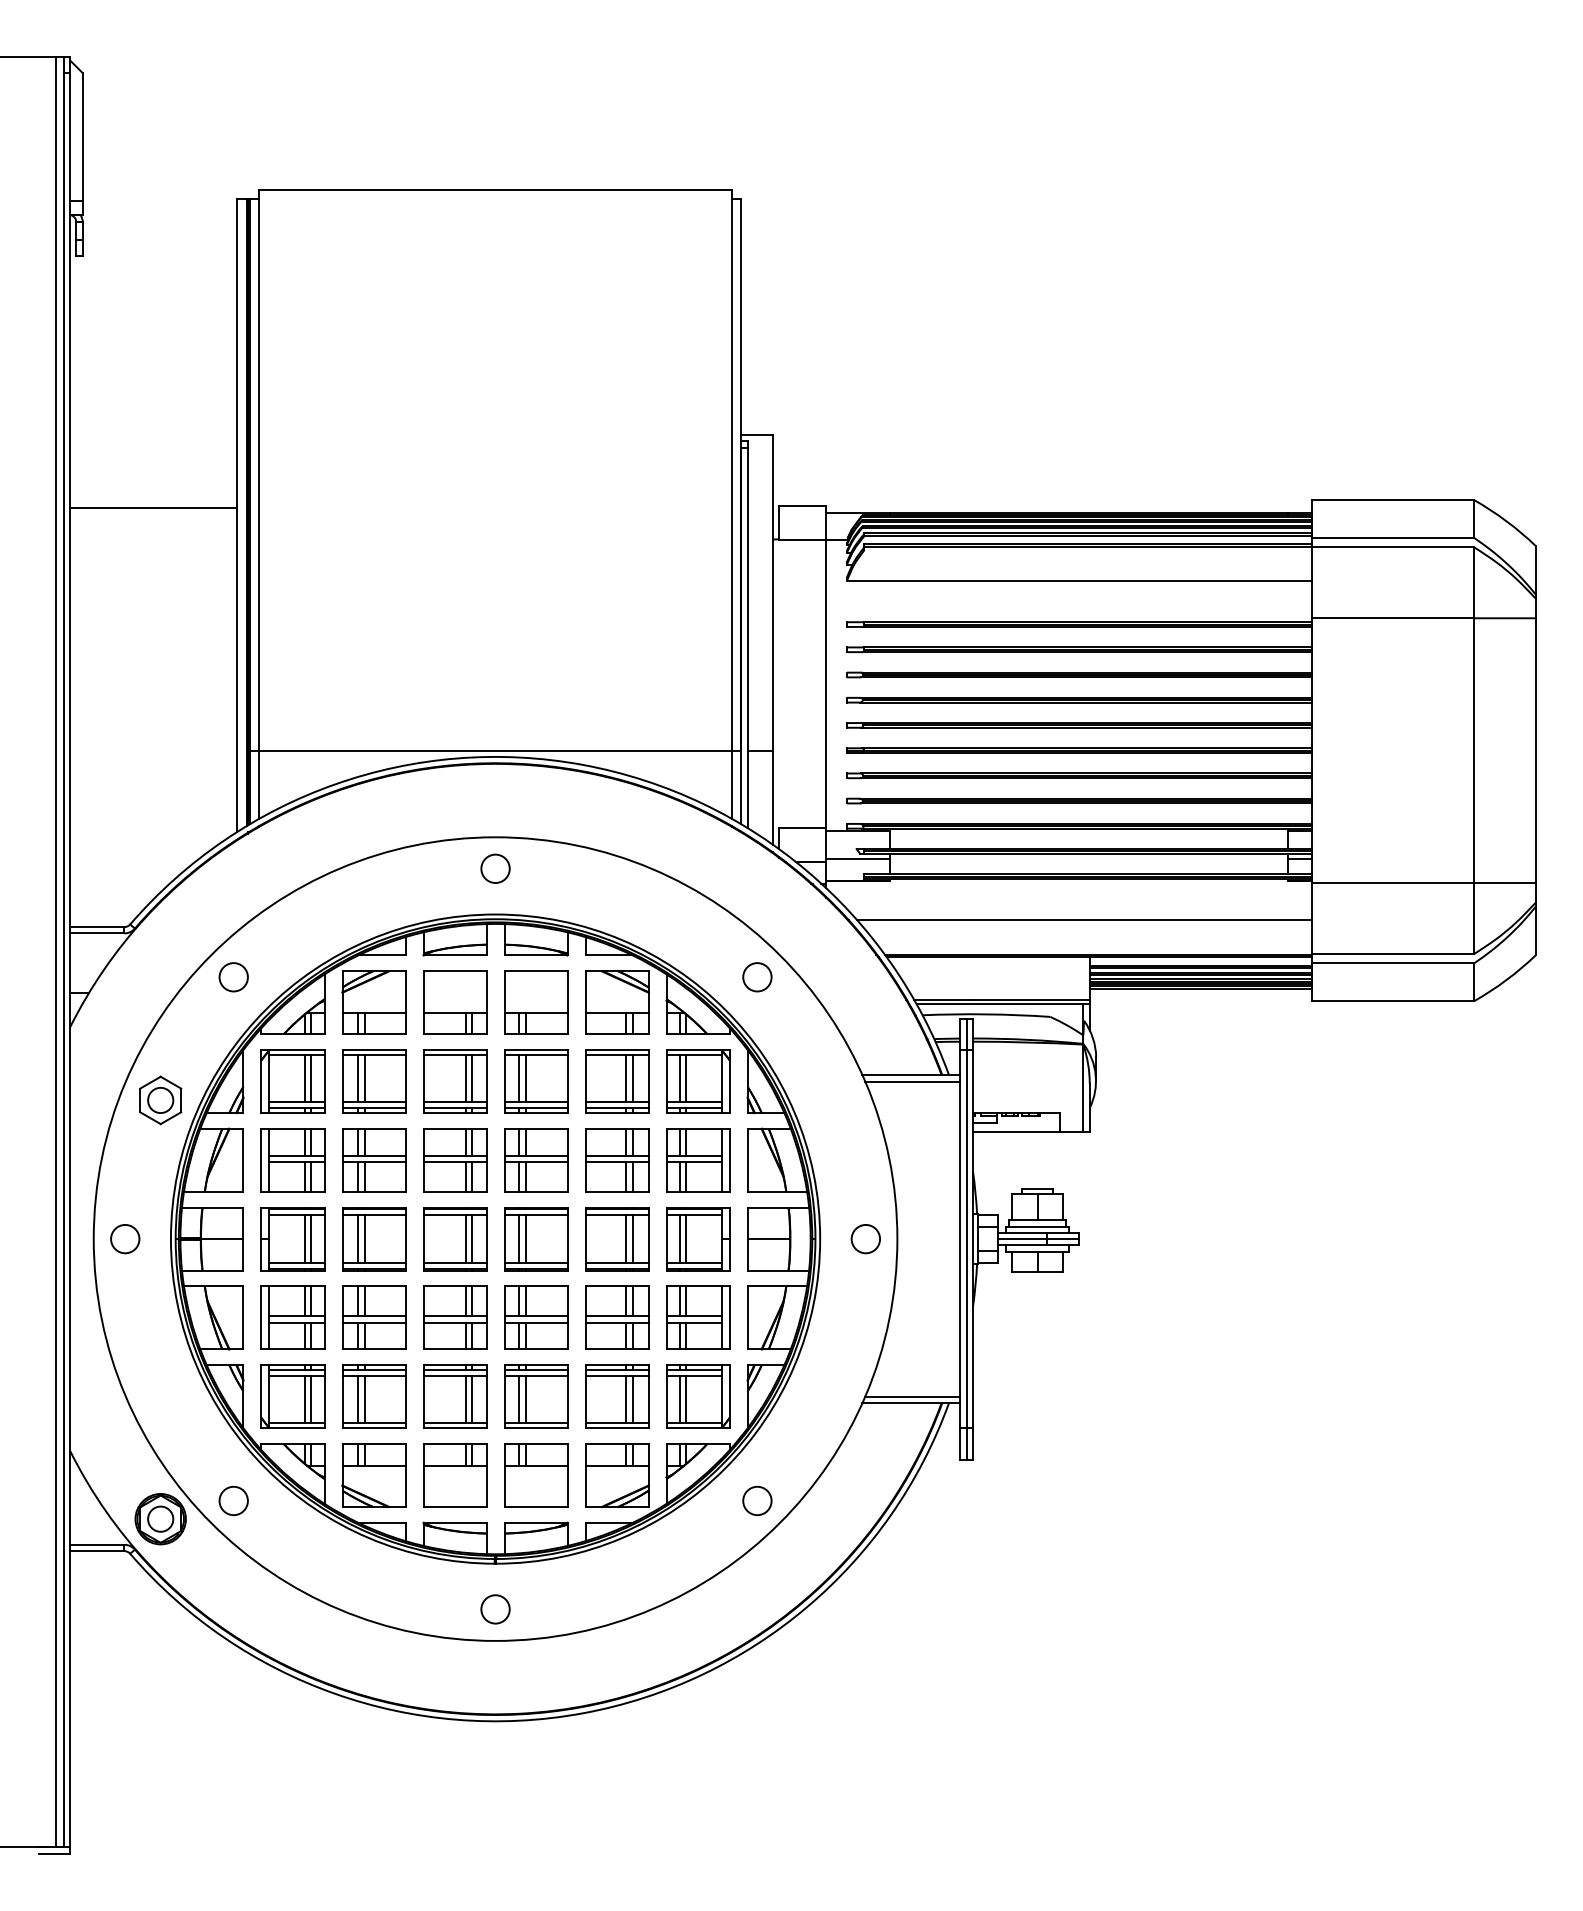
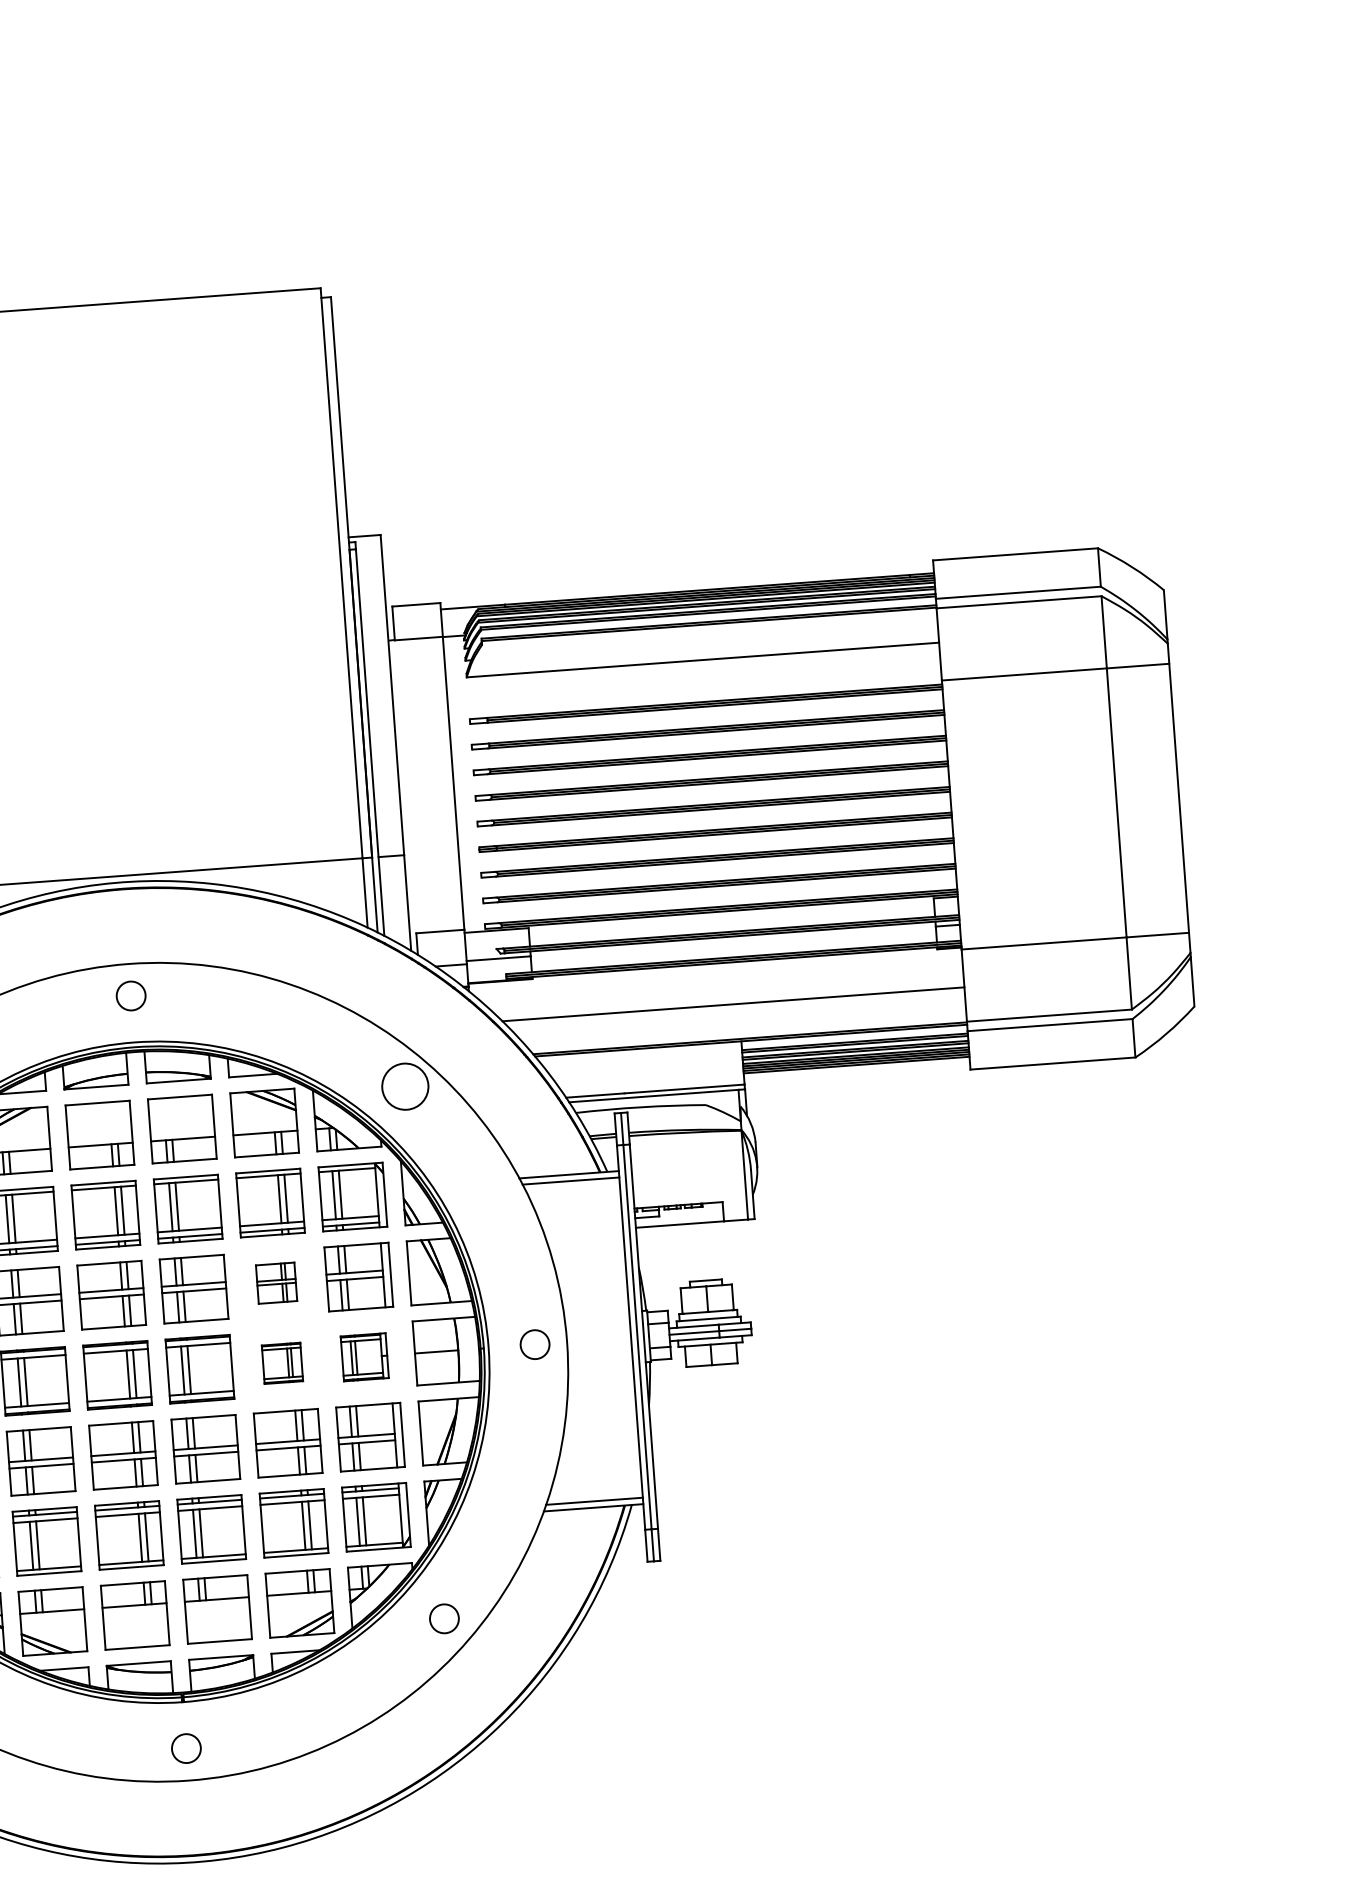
circle: (757, 977) -> (405, 1086), size x1.6
part: (617, 1160) -> (276, 1283), size x0.6
part: (617, 1239) -> (282, 1363), size x0.6
part: (698, 1239) -> (365, 1357), size x0.7

